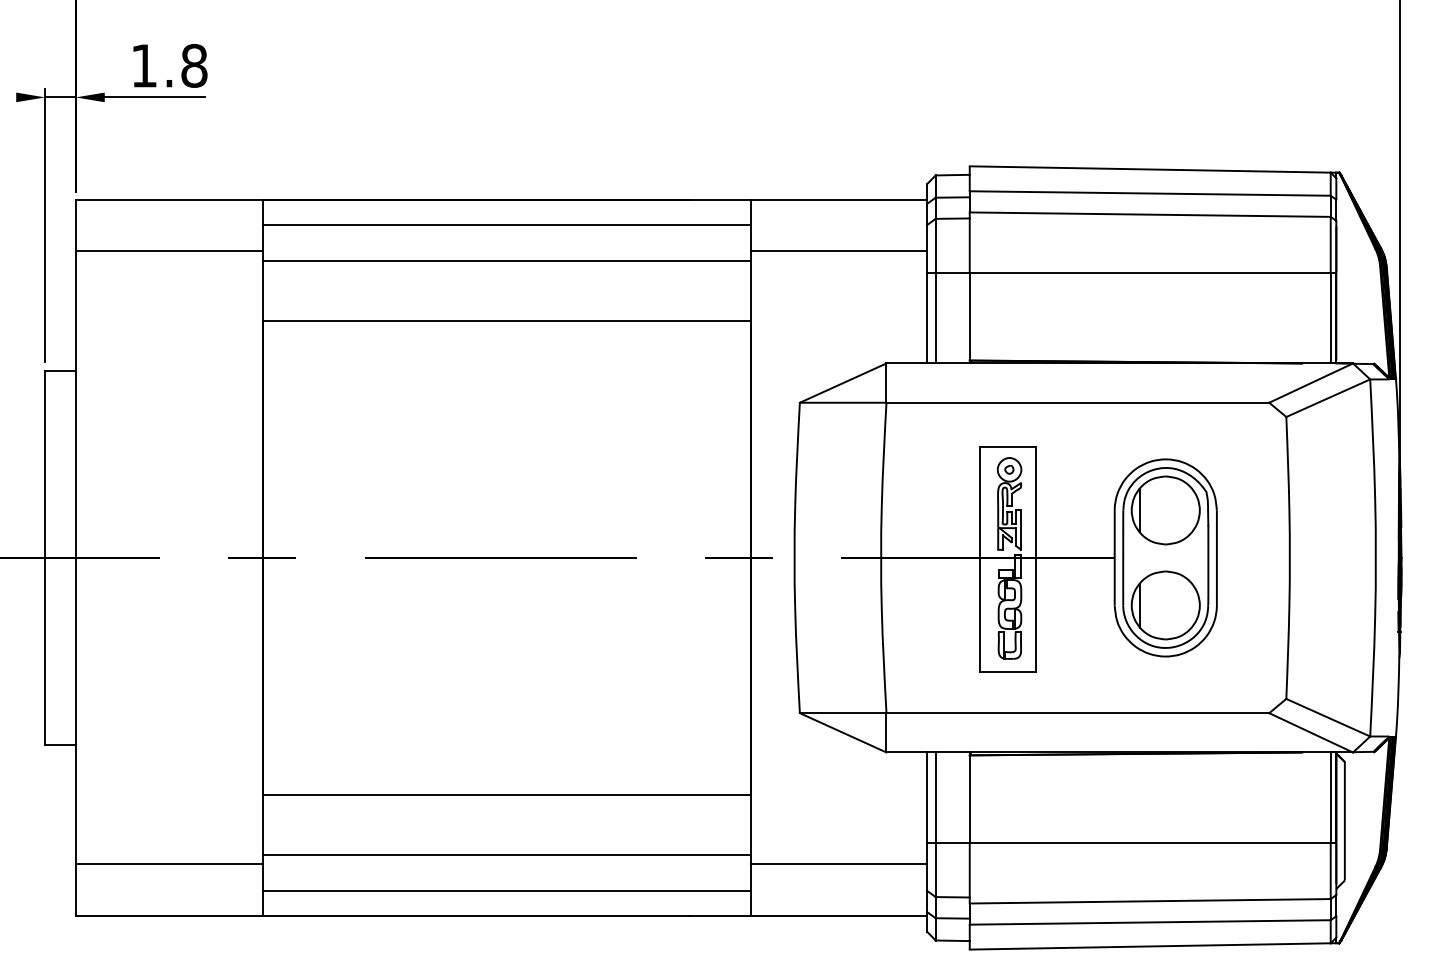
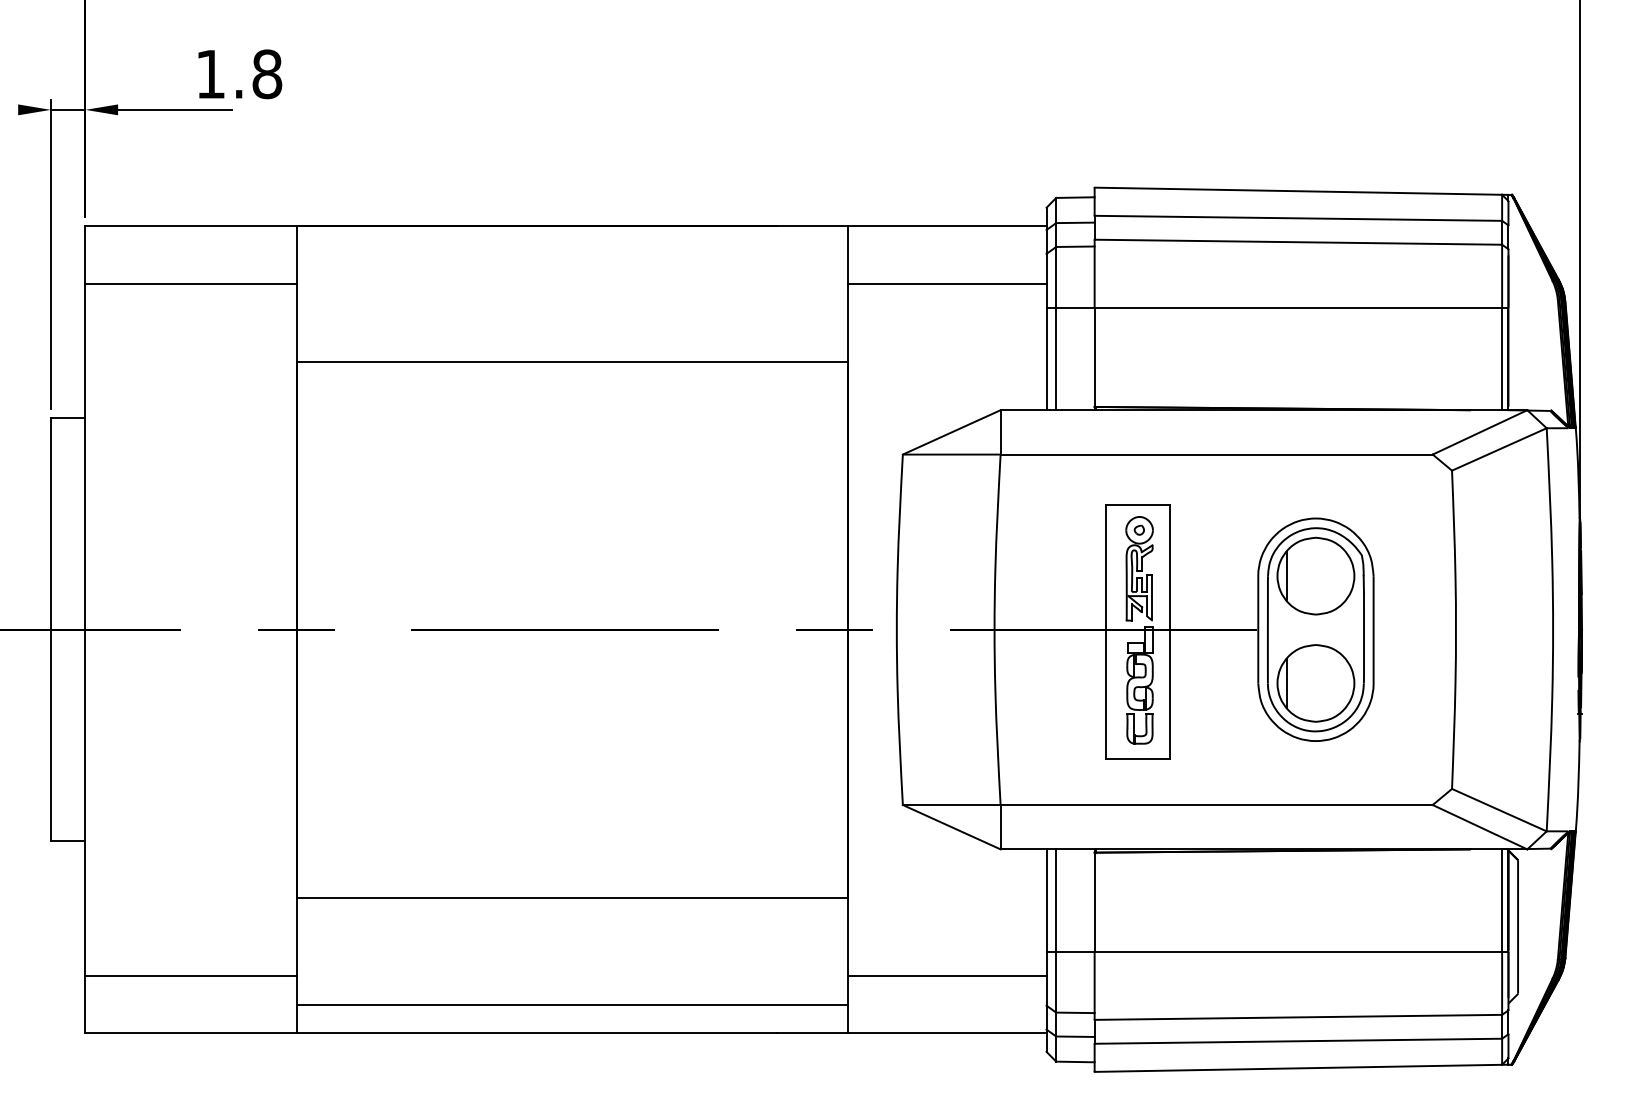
text: (170, 66) -> (240, 74), moved
line: (506, 225) -> (571, 254), removed
line: (506, 260) -> (571, 294), removed
line: (506, 855) -> (571, 965), removed

